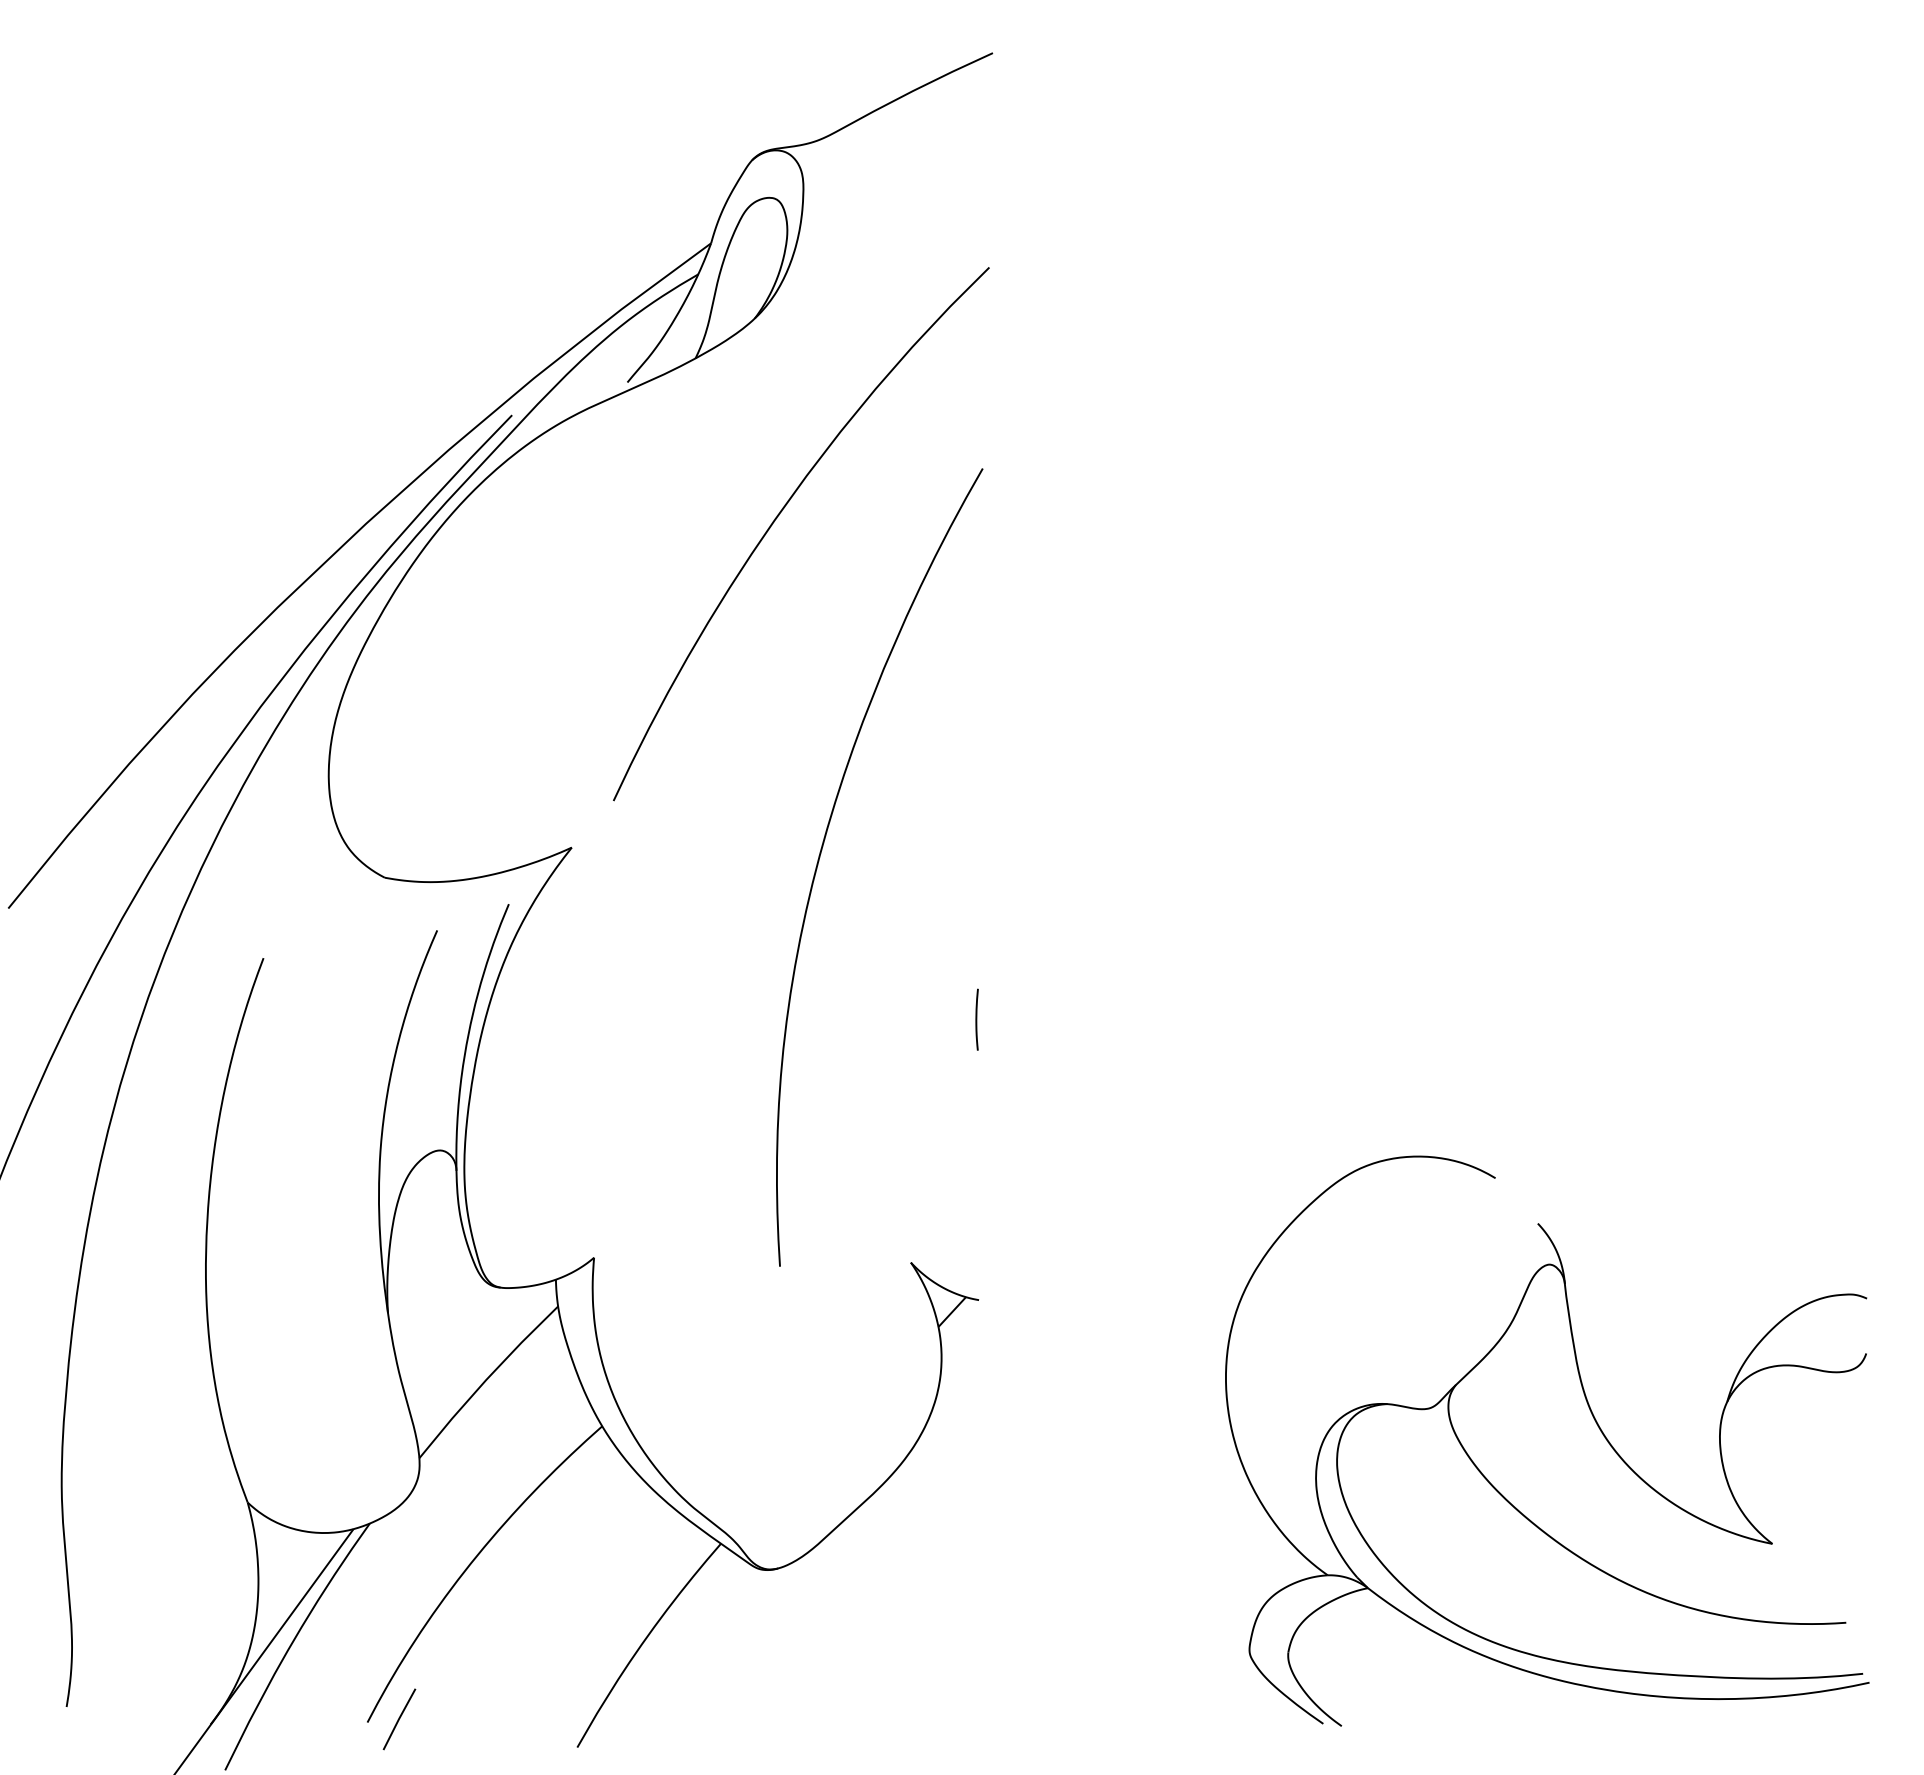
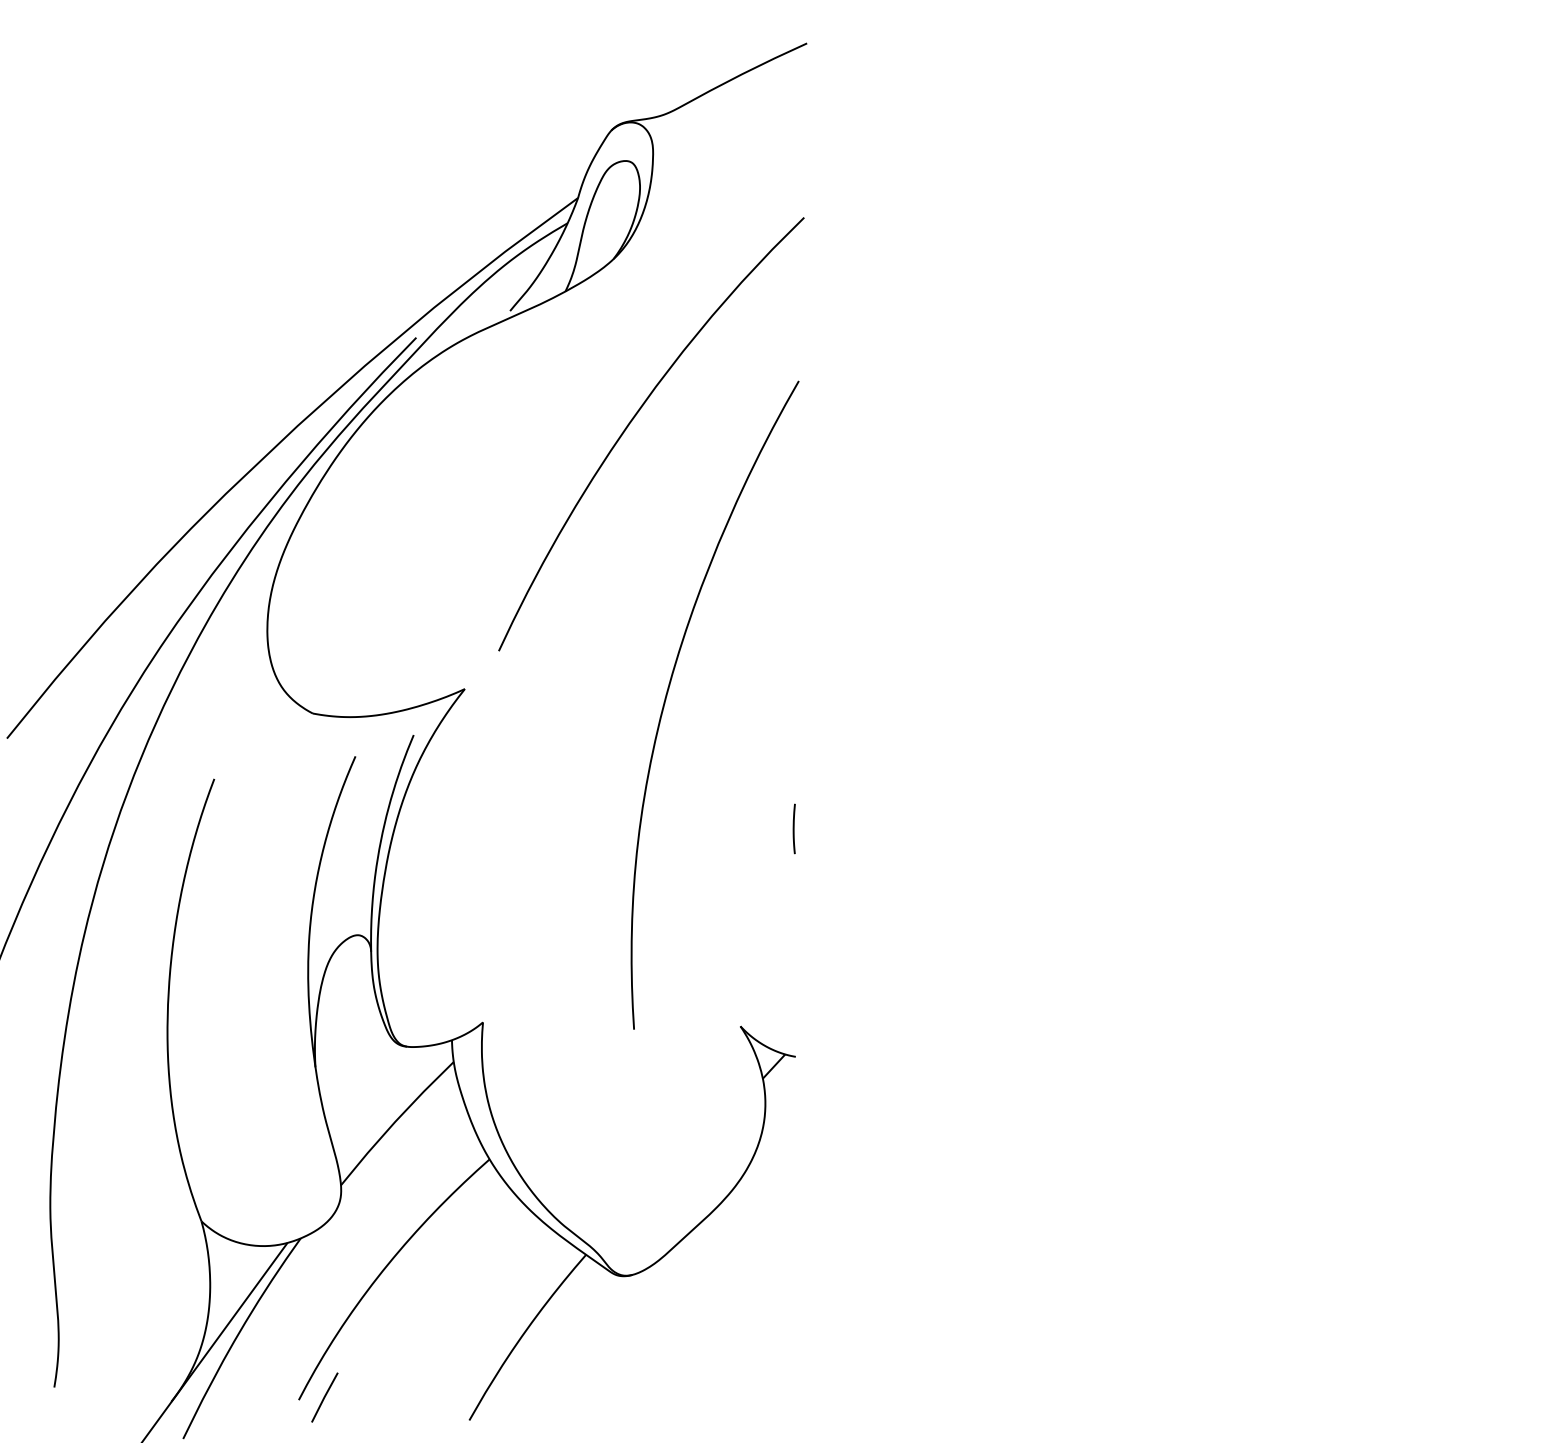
part: (1593, 1418) -> (1295, 1153), removed

